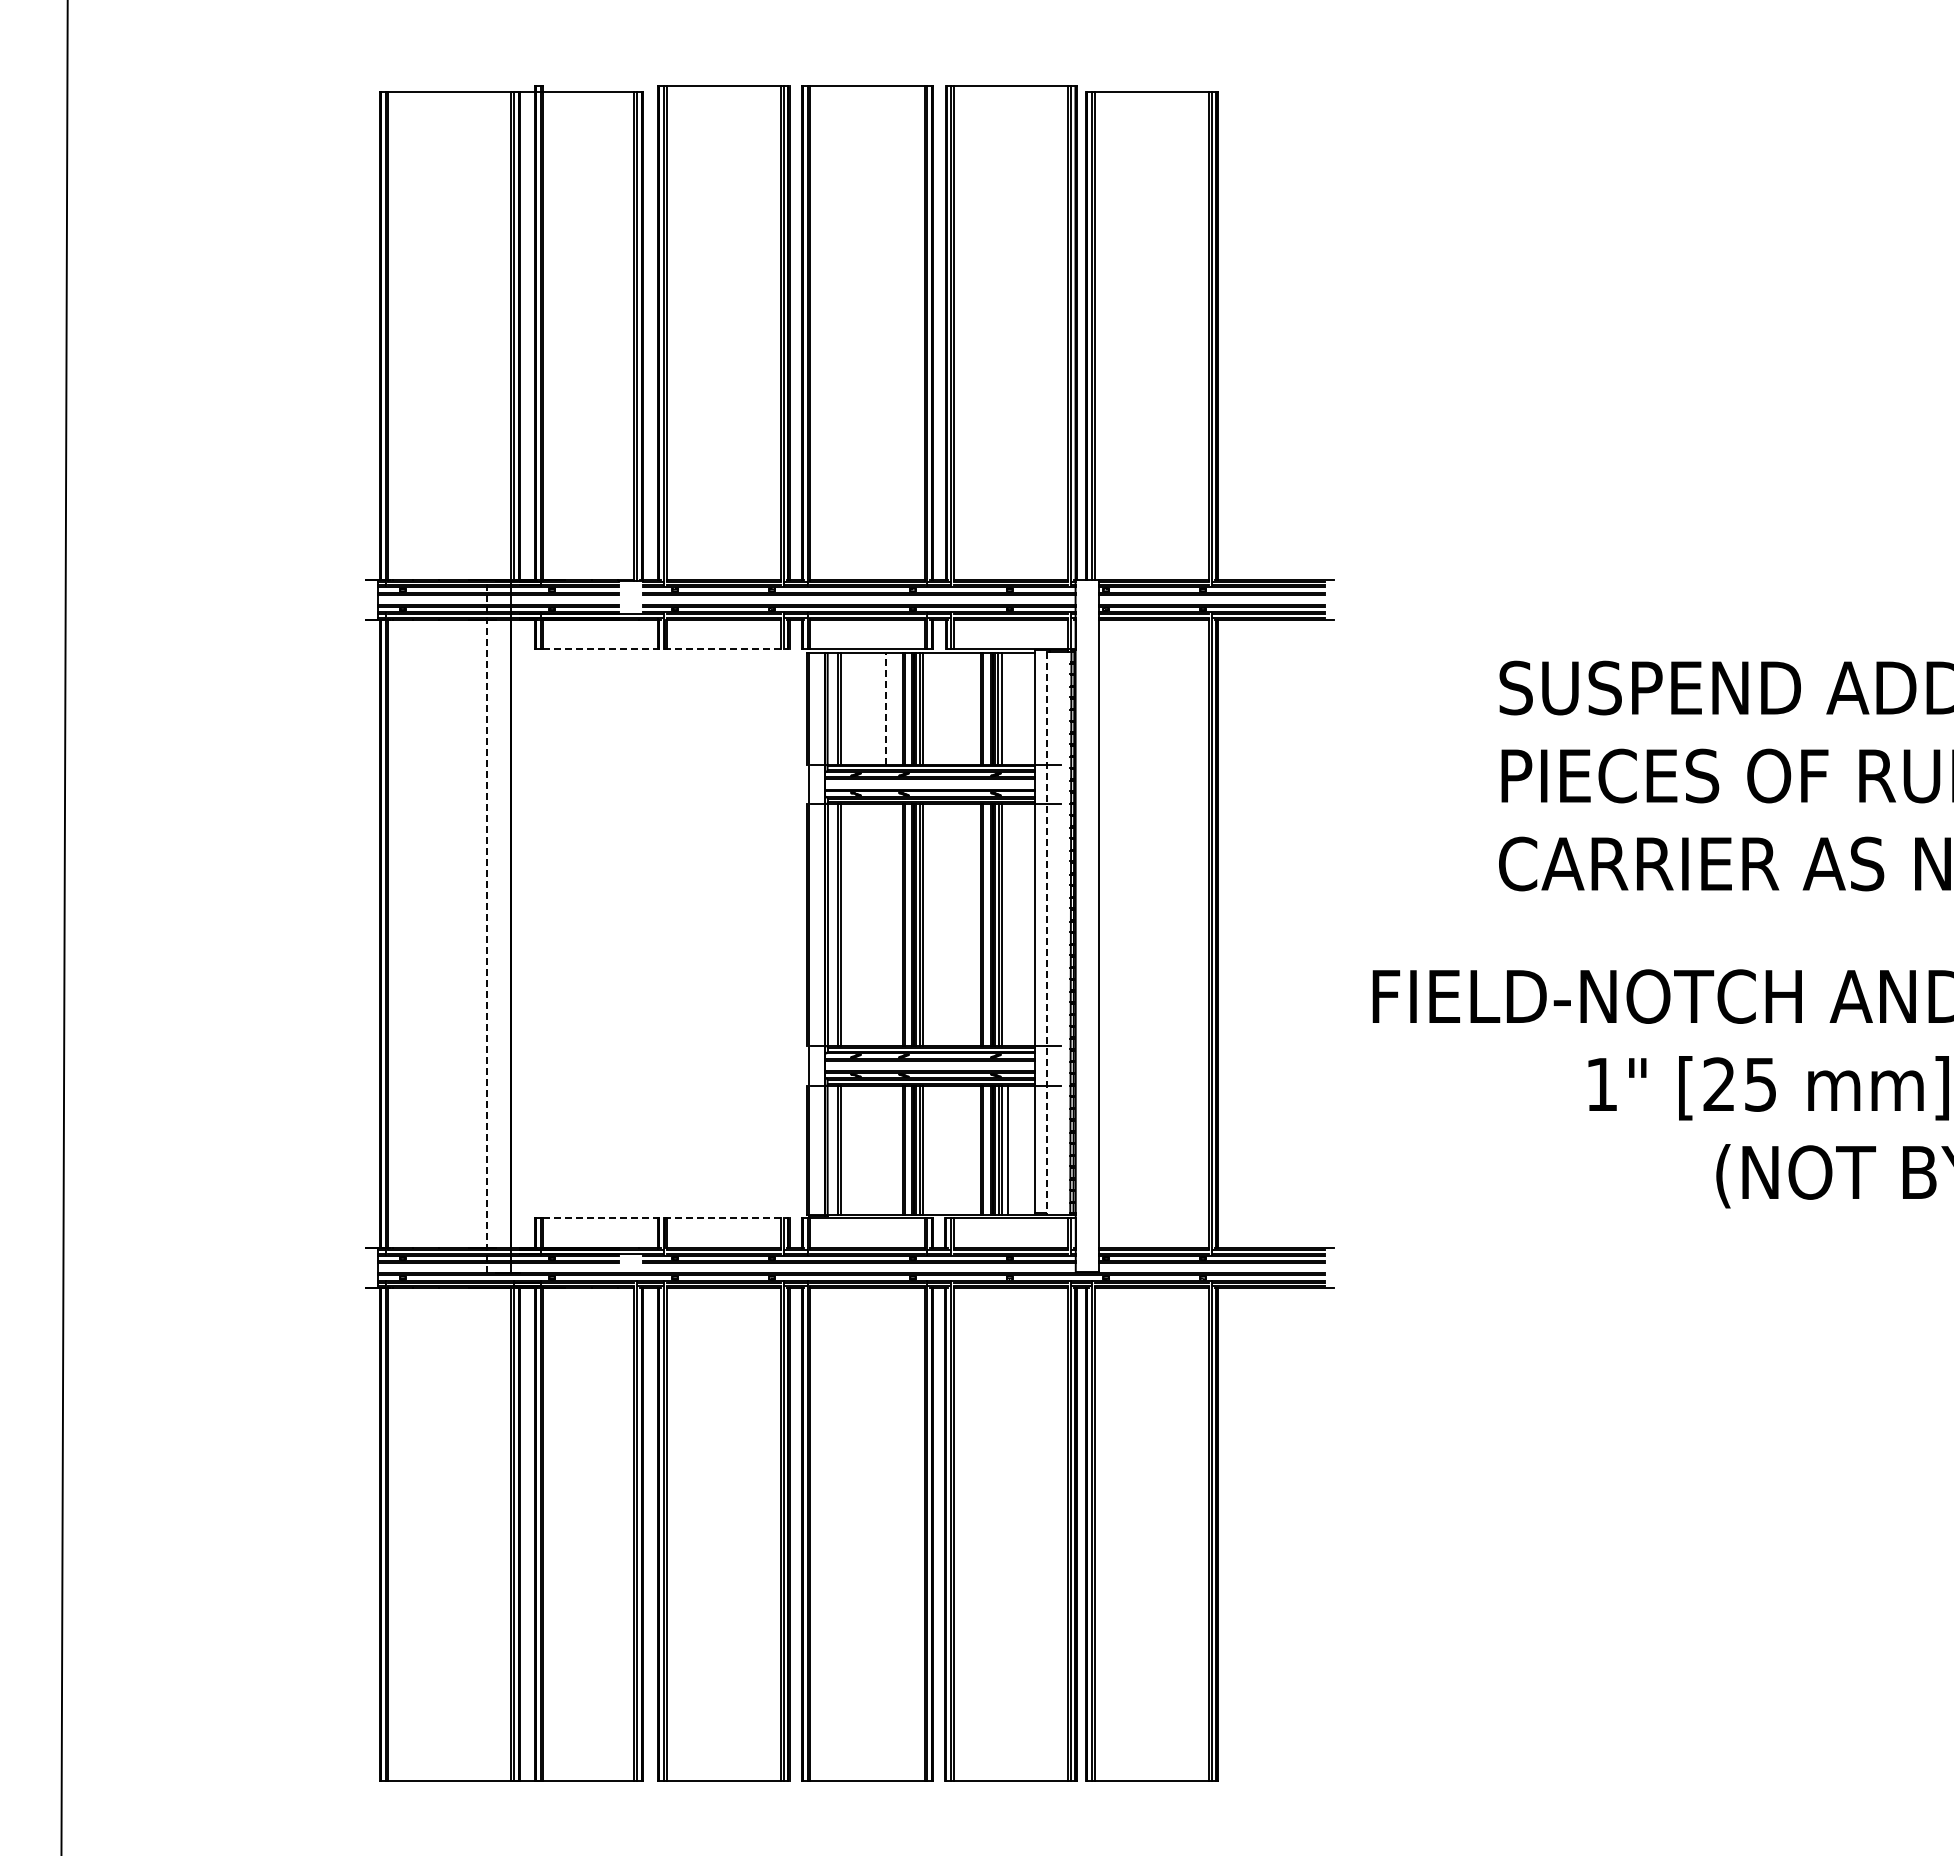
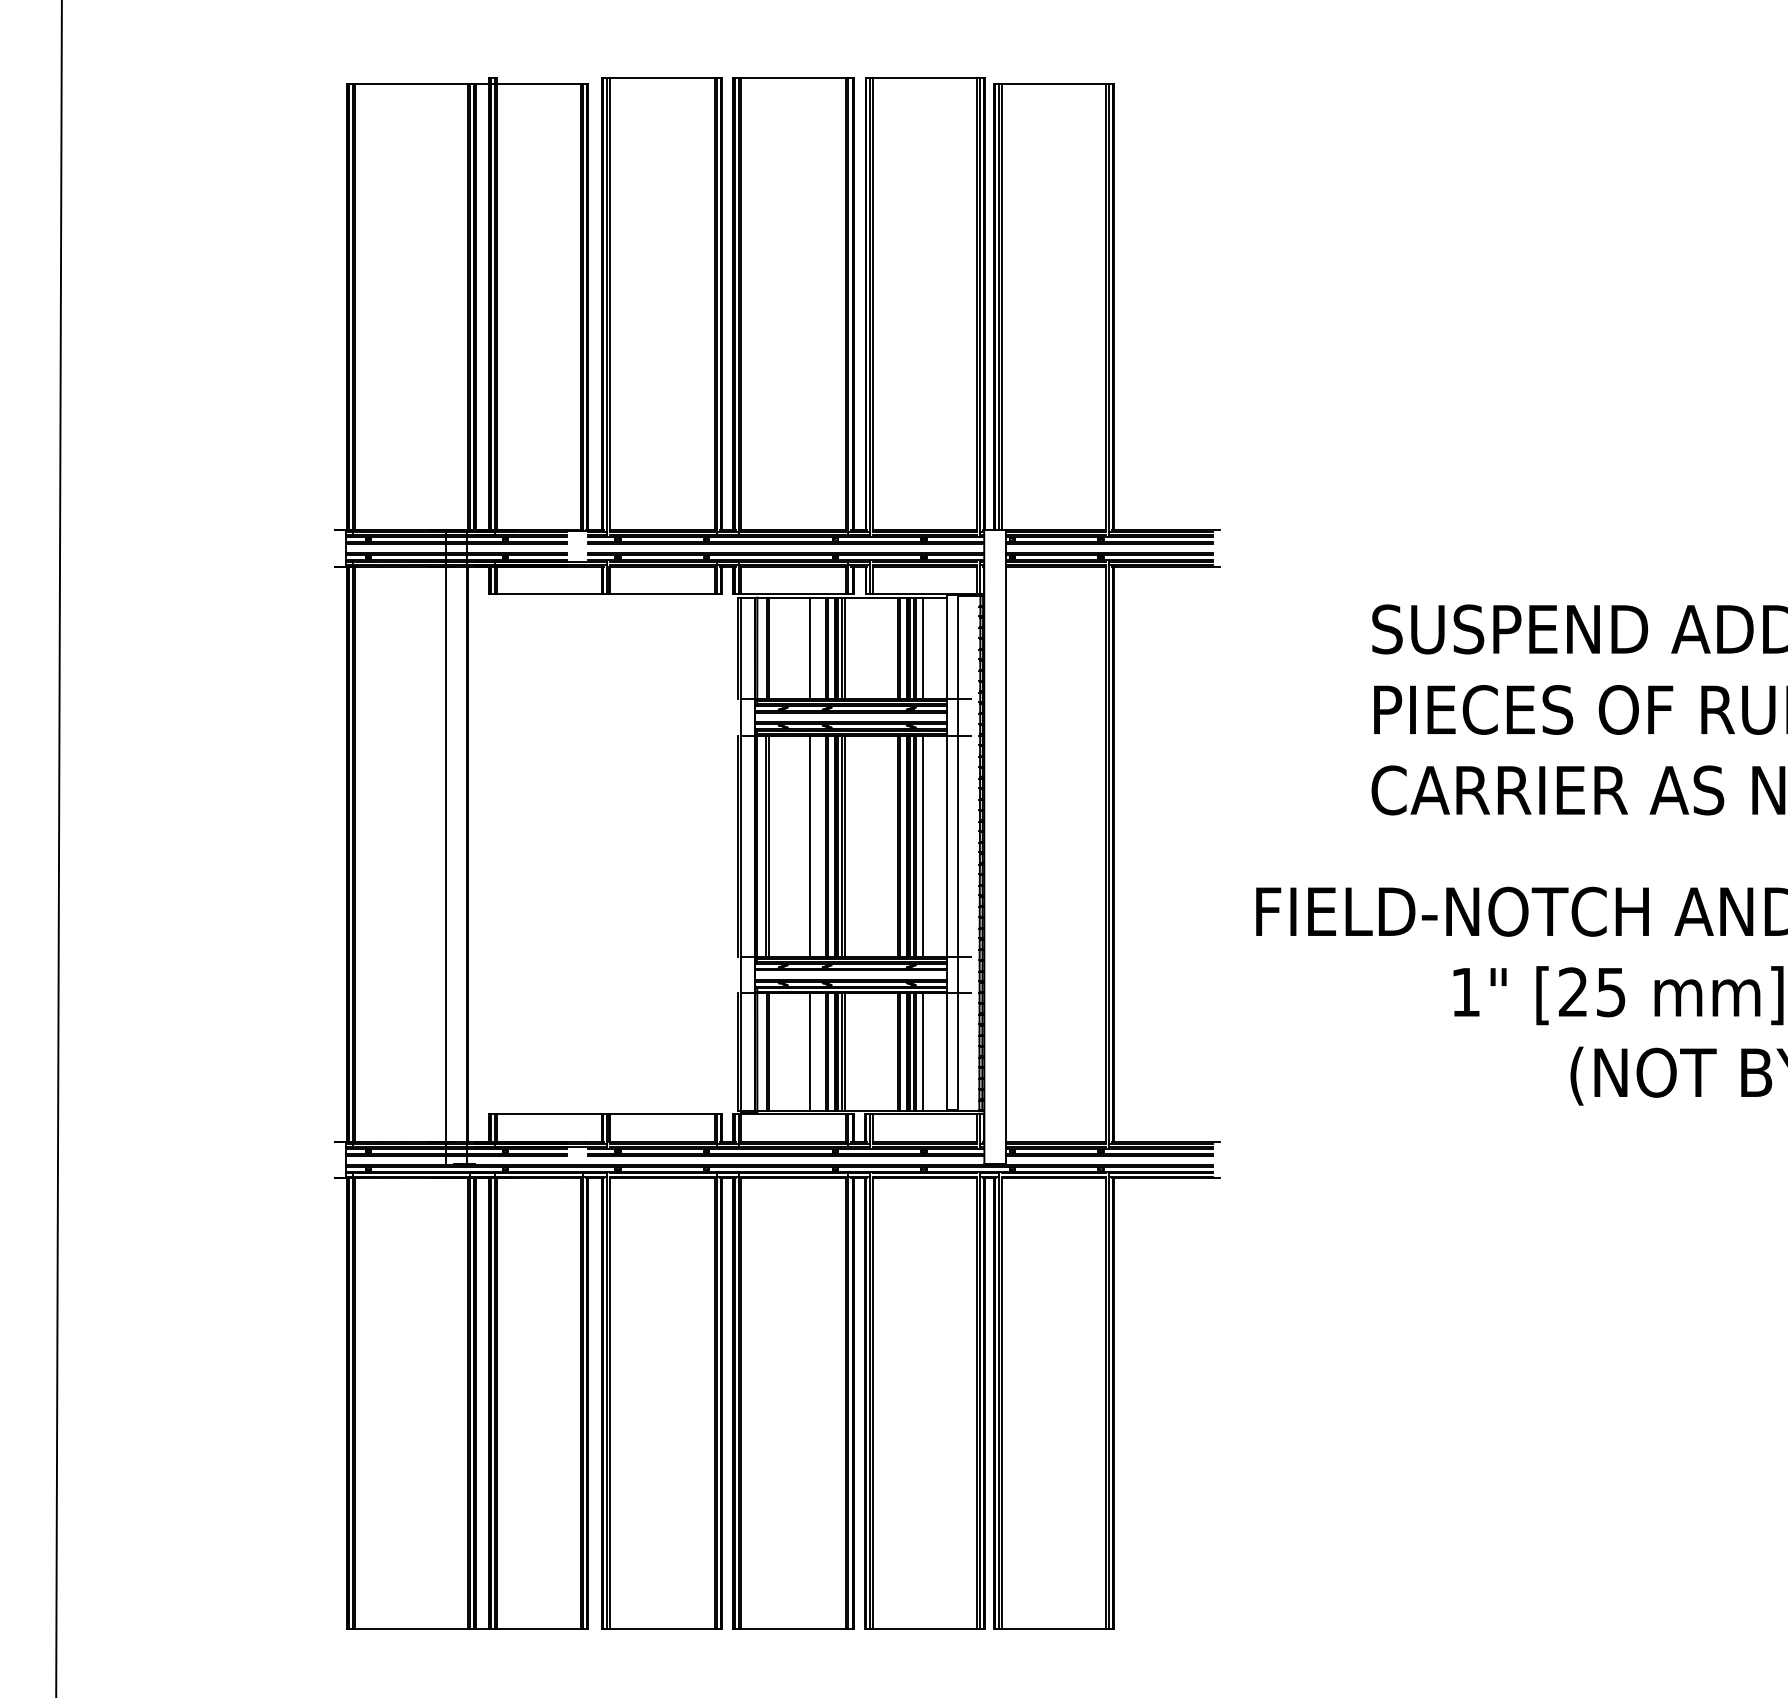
line: (666, 648) -> (609, 593), dashed -> solid
line: (885, 708) -> (810, 648), dashed -> solid
line: (1008, 708) -> (922, 648), added
line: (885, 925) -> (810, 846), added
line: (1008, 925) -> (922, 846), added
line: (487, 926) -> (446, 847), dashed -> solid
line: (1046, 933) -> (957, 854), dashed -> solid
line: (885, 1149) -> (810, 1051), added
line: (666, 1217) -> (609, 1113), dashed -> solid

